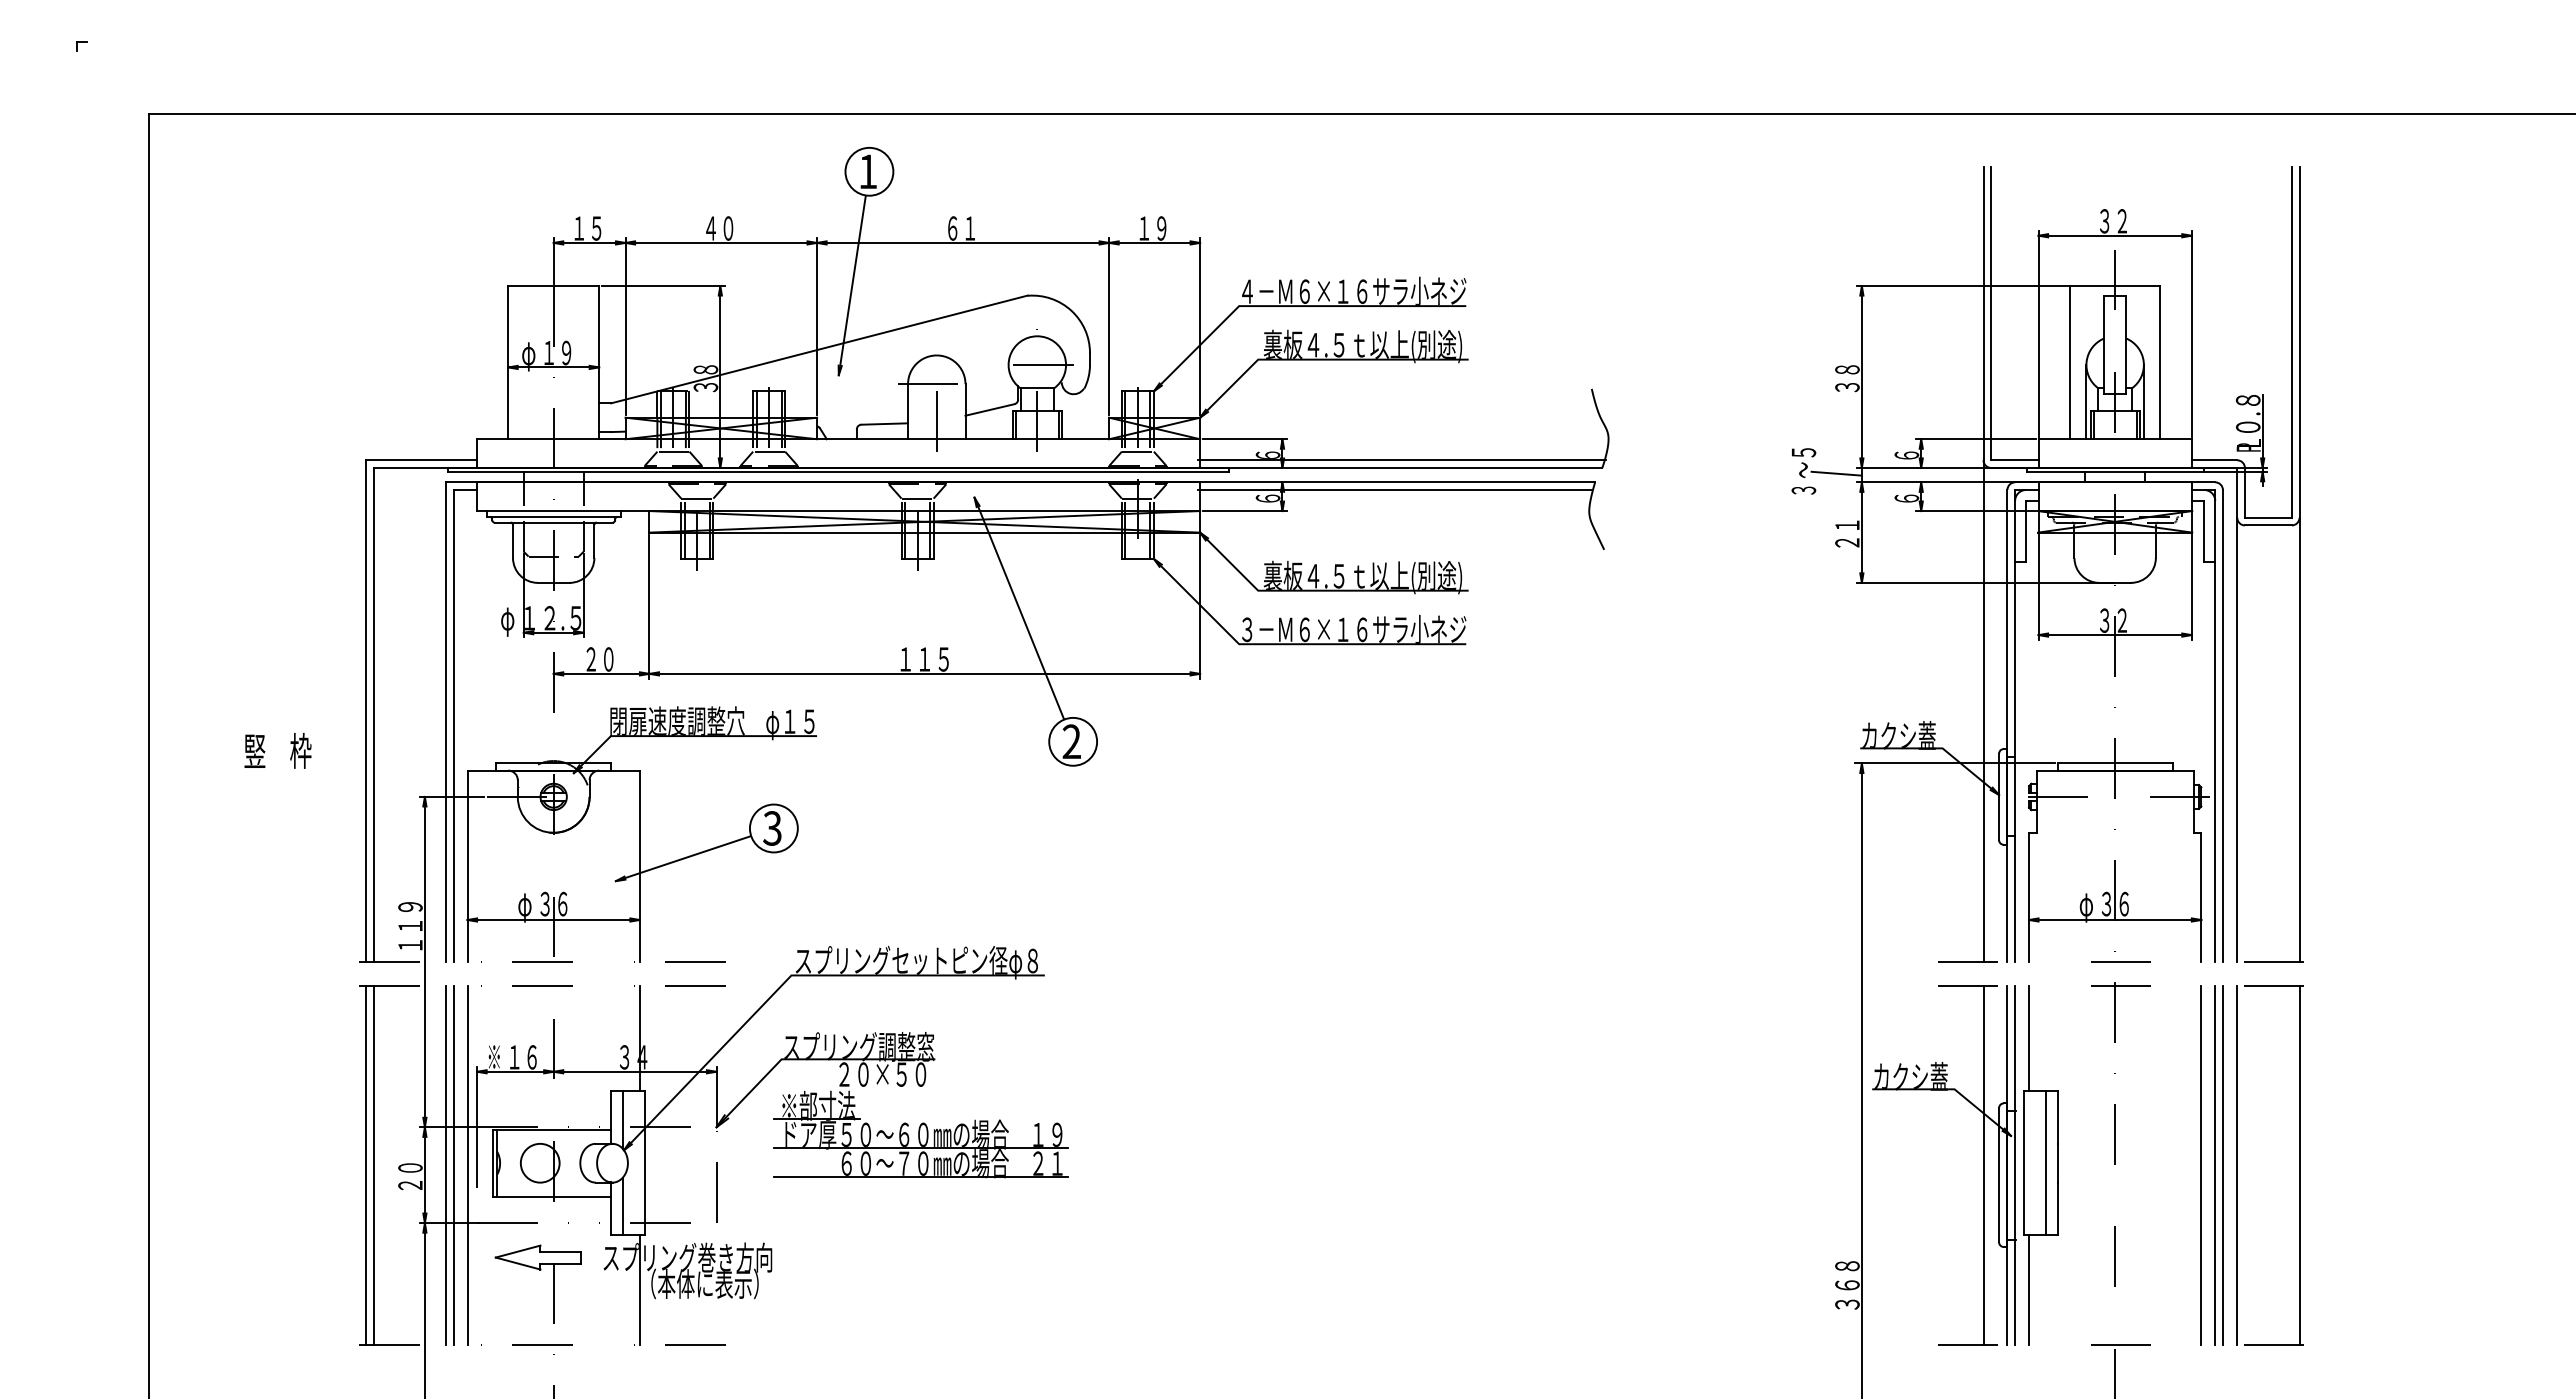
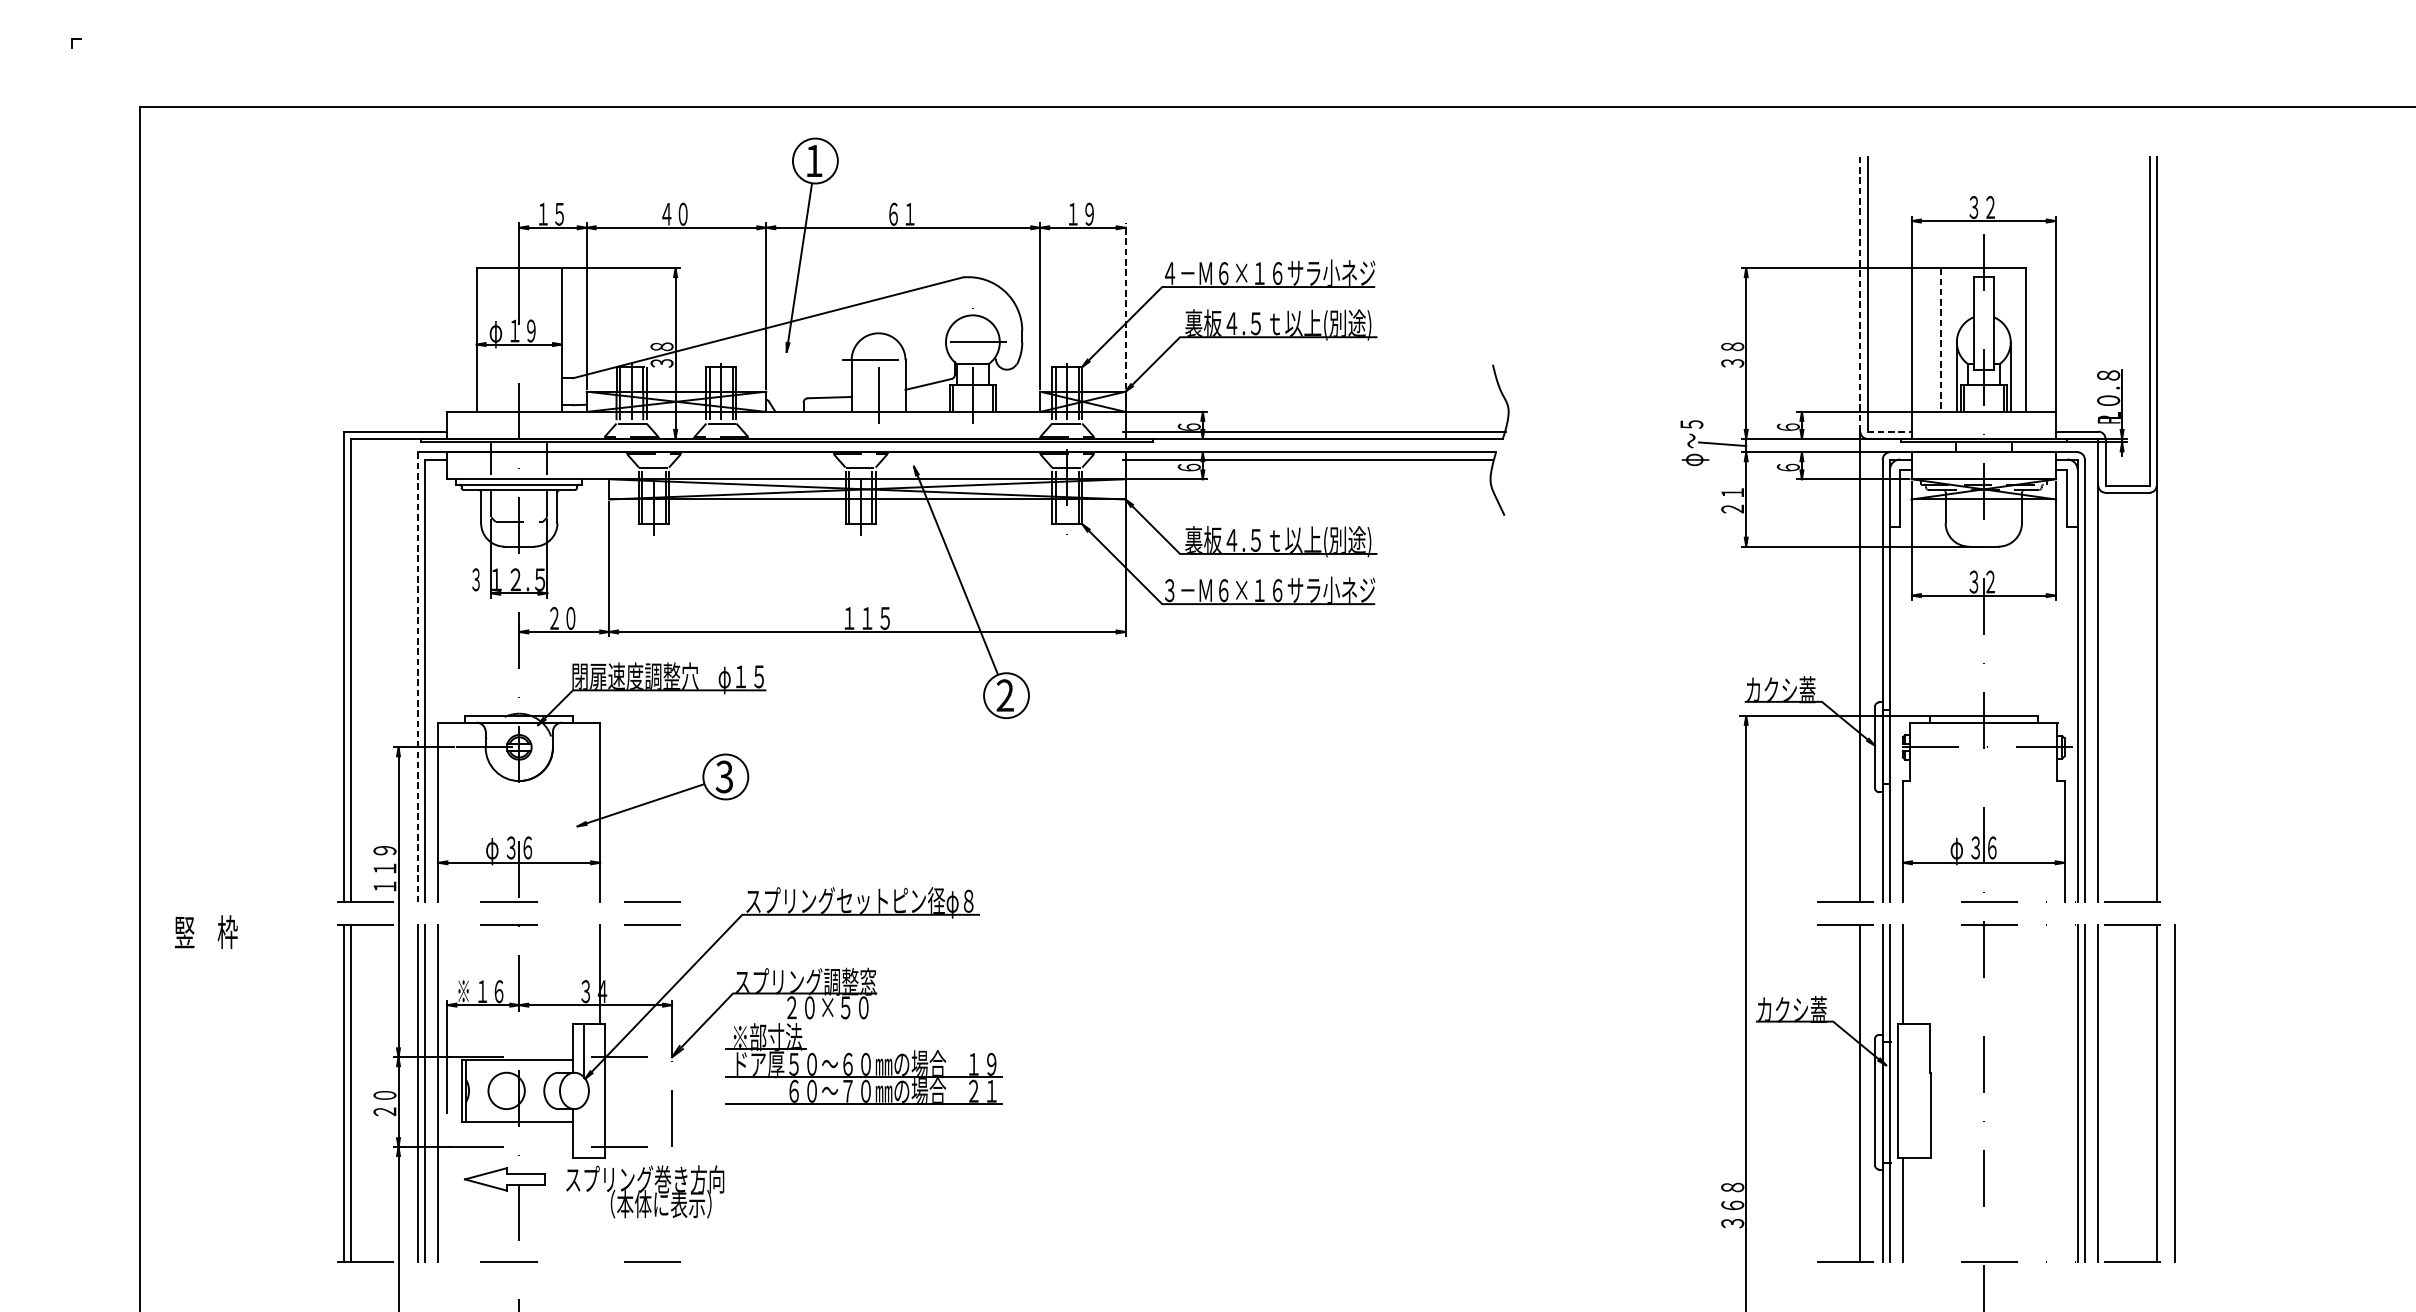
line: (1983, 313) -> (1860, 293), solid -> dashed
line: (1200, 326) -> (1125, 306), solid -> dashed
line: (2069, 362) -> (1940, 339), solid -> dashed
line: (2014, 460) -> (1889, 431), solid -> dashed
text: (1806, 489) -> (1694, 459), ３ -> φ
text: (507, 621) -> (475, 582), φ -> ３
line: (445, 722) -> (417, 677), solid -> dashed
text: (277, 750) -> (205, 931), moved
line: (2045, 1163) -> (1918, 1091), removed
line: (2200, 1165) -> (2174, 1093), moved
line: (622, 1206) -> (583, 1131), removed
line: (639, 1290) -> (599, 1210), removed

